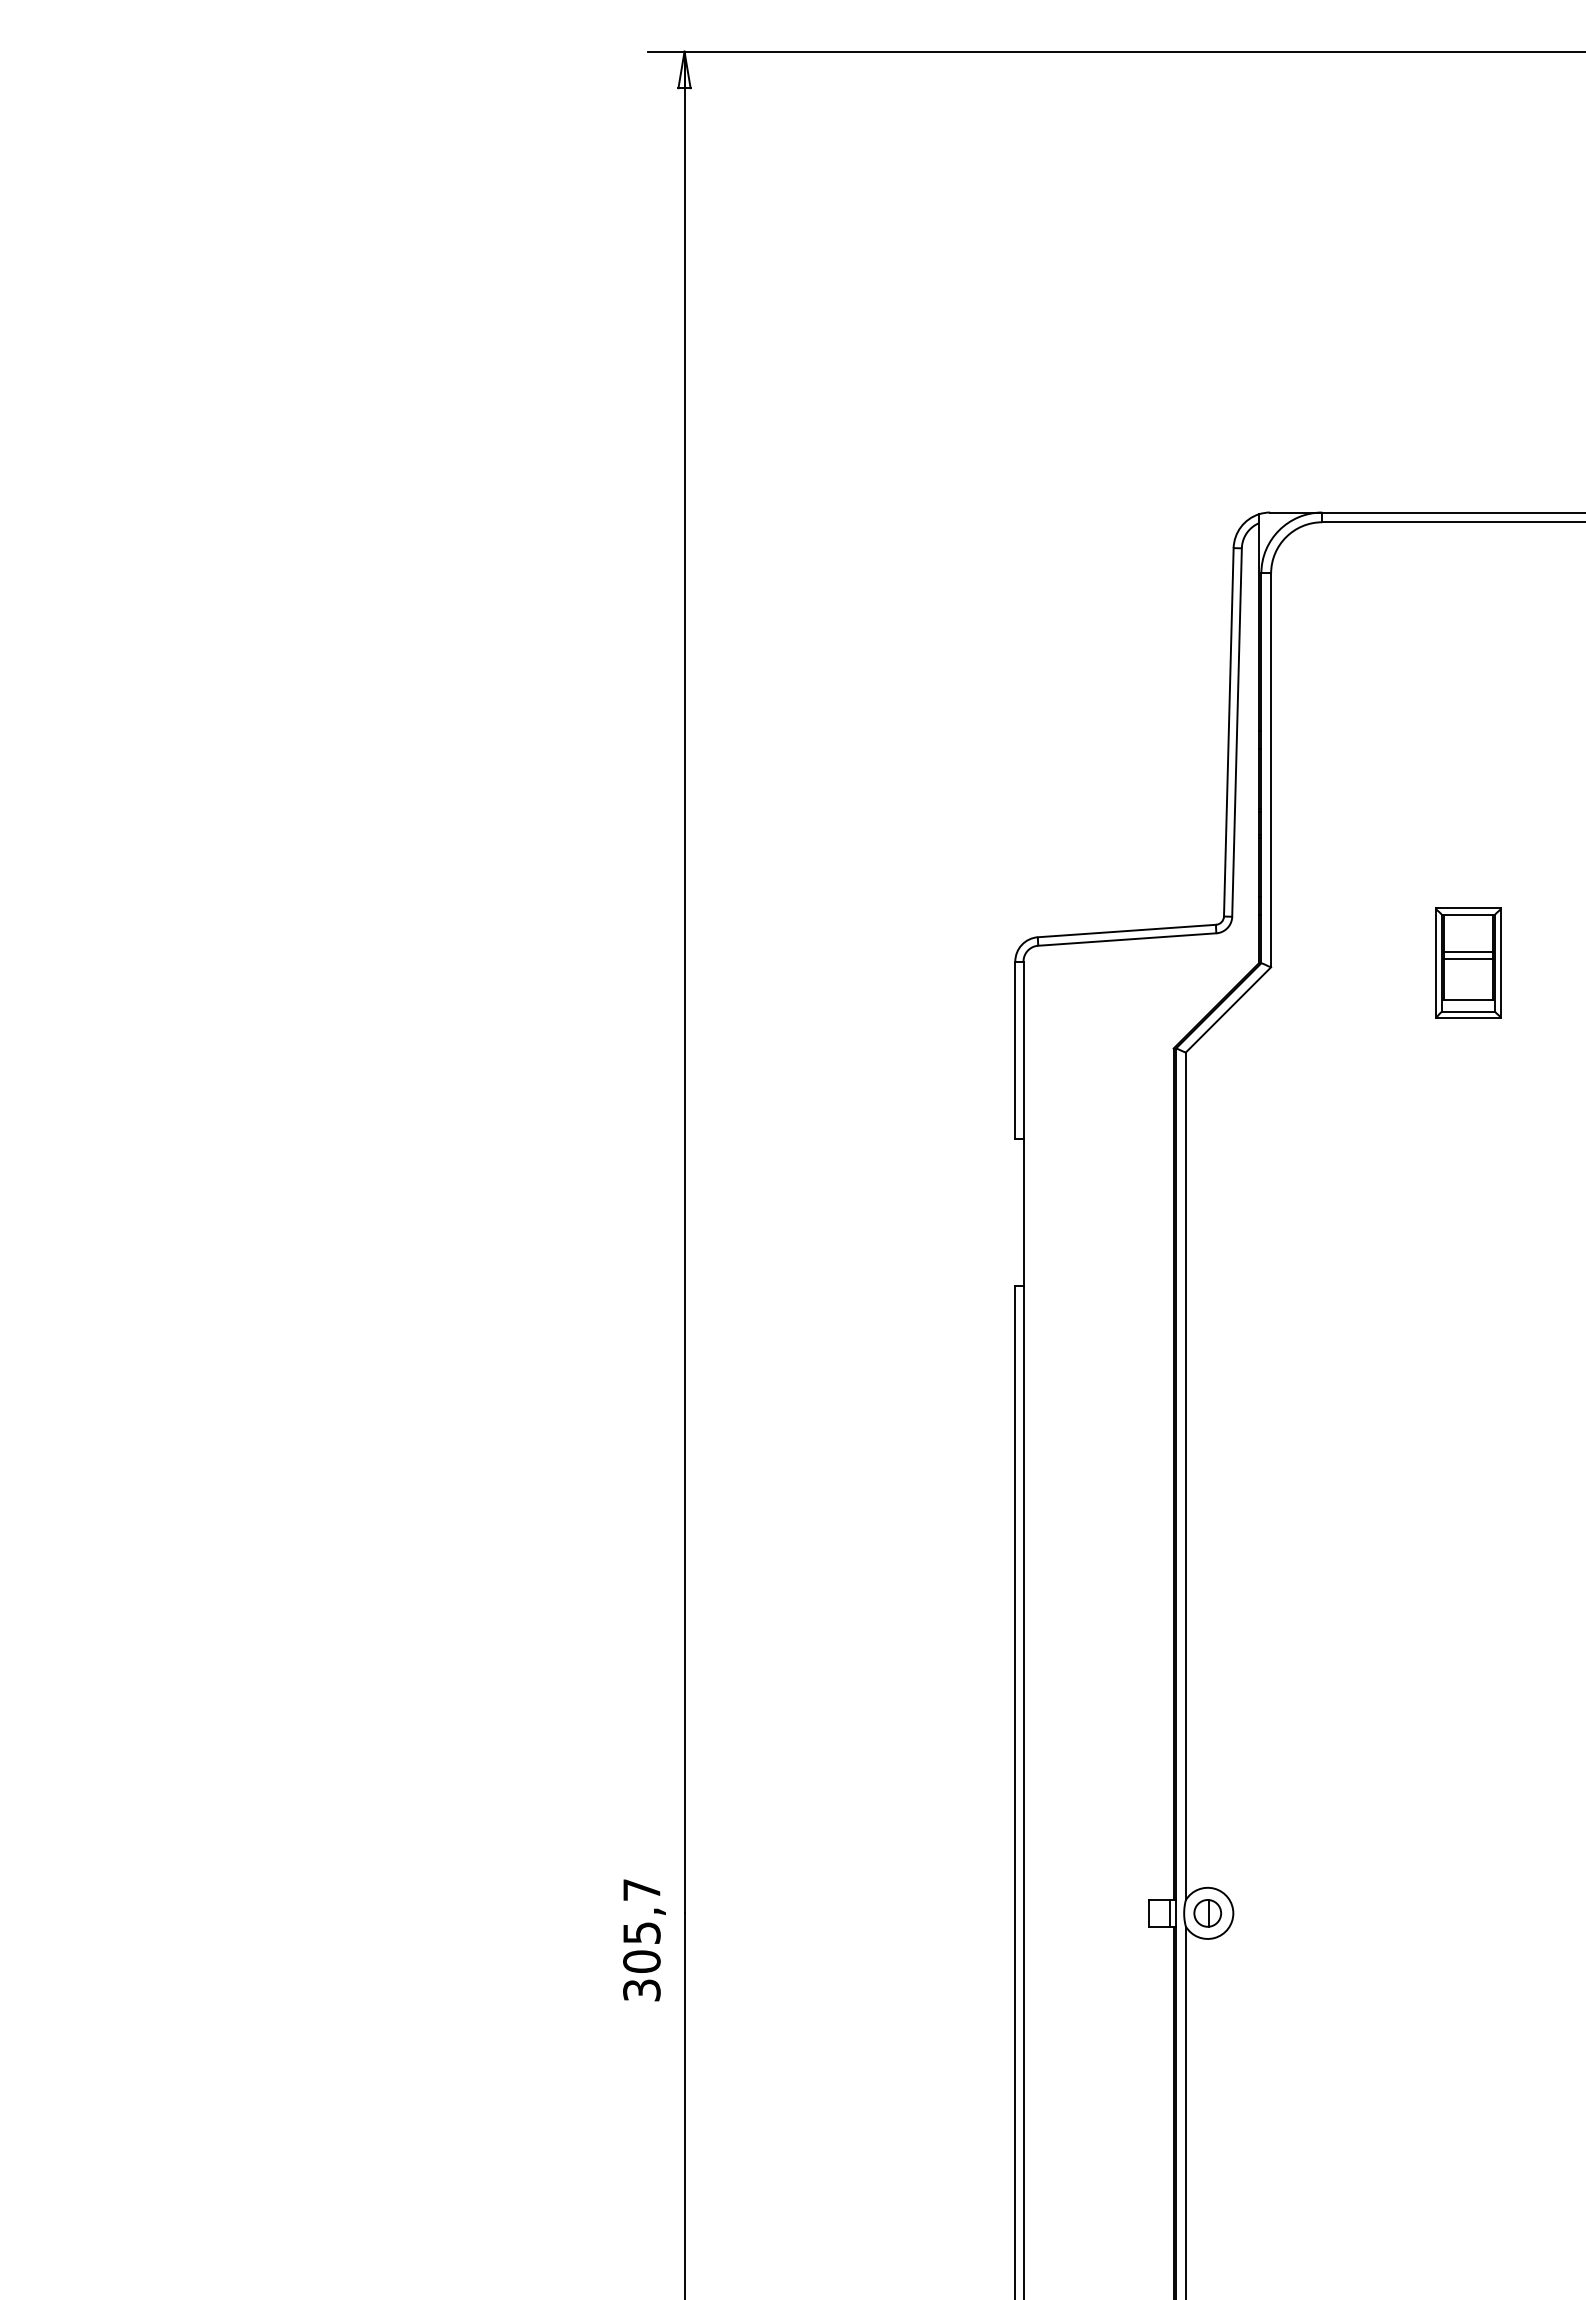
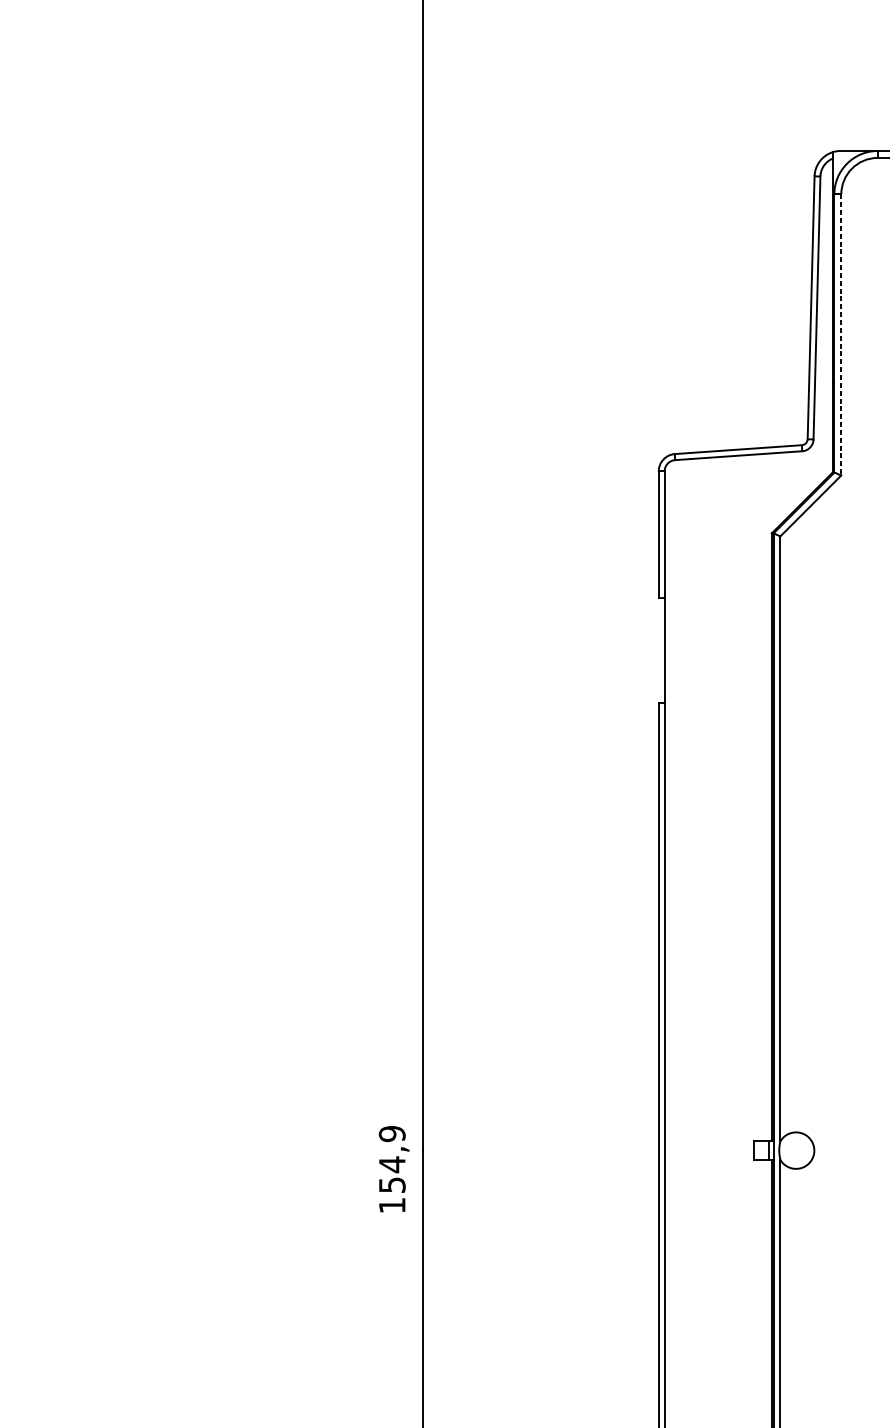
line: (1271, 770) -> (841, 335), solid -> dashed
part: (1207, 1913) -> (795, 1150), removed
text: (641, 1939) -> (392, 1169), 305,7 -> 154,9

